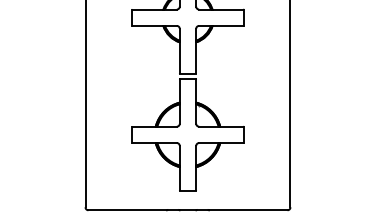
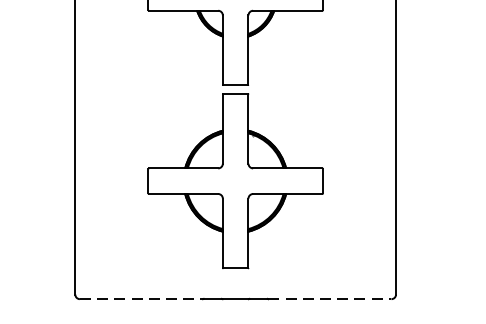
line: (128, 210) -> (142, 299), solid -> dashed
line: (248, 210) -> (330, 299), solid -> dashed

